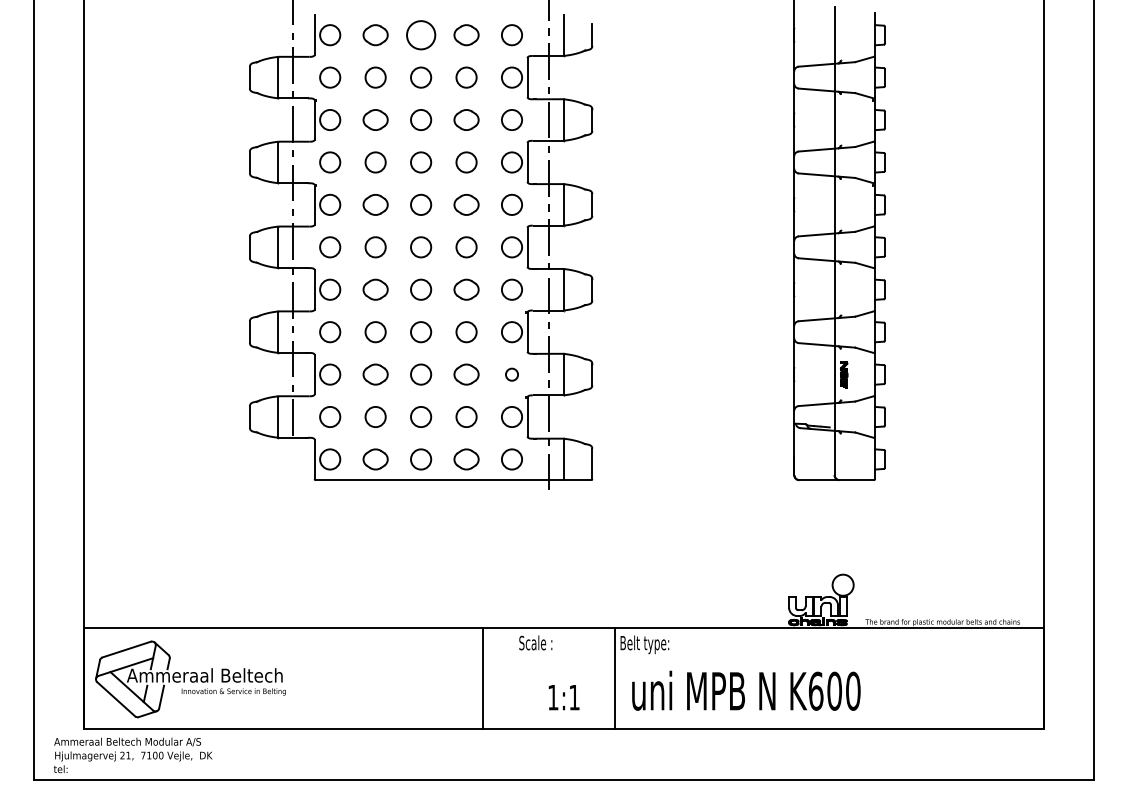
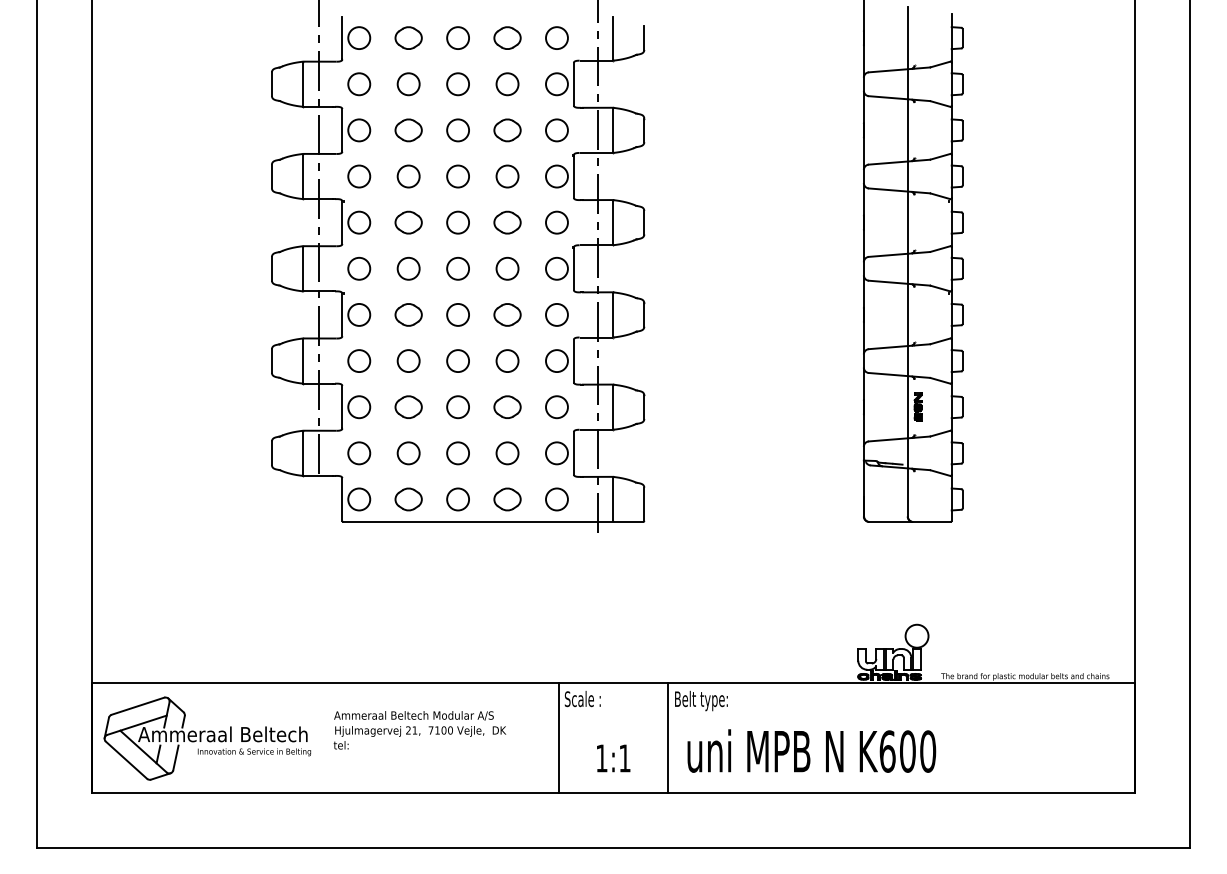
circle: (420, 34) -> (457, 37), size x0.71
circle: (511, 374) -> (556, 407), size x1.67
line: (483, 678) -> (558, 737), moved
text: (132, 755) -> (419, 730), moved

